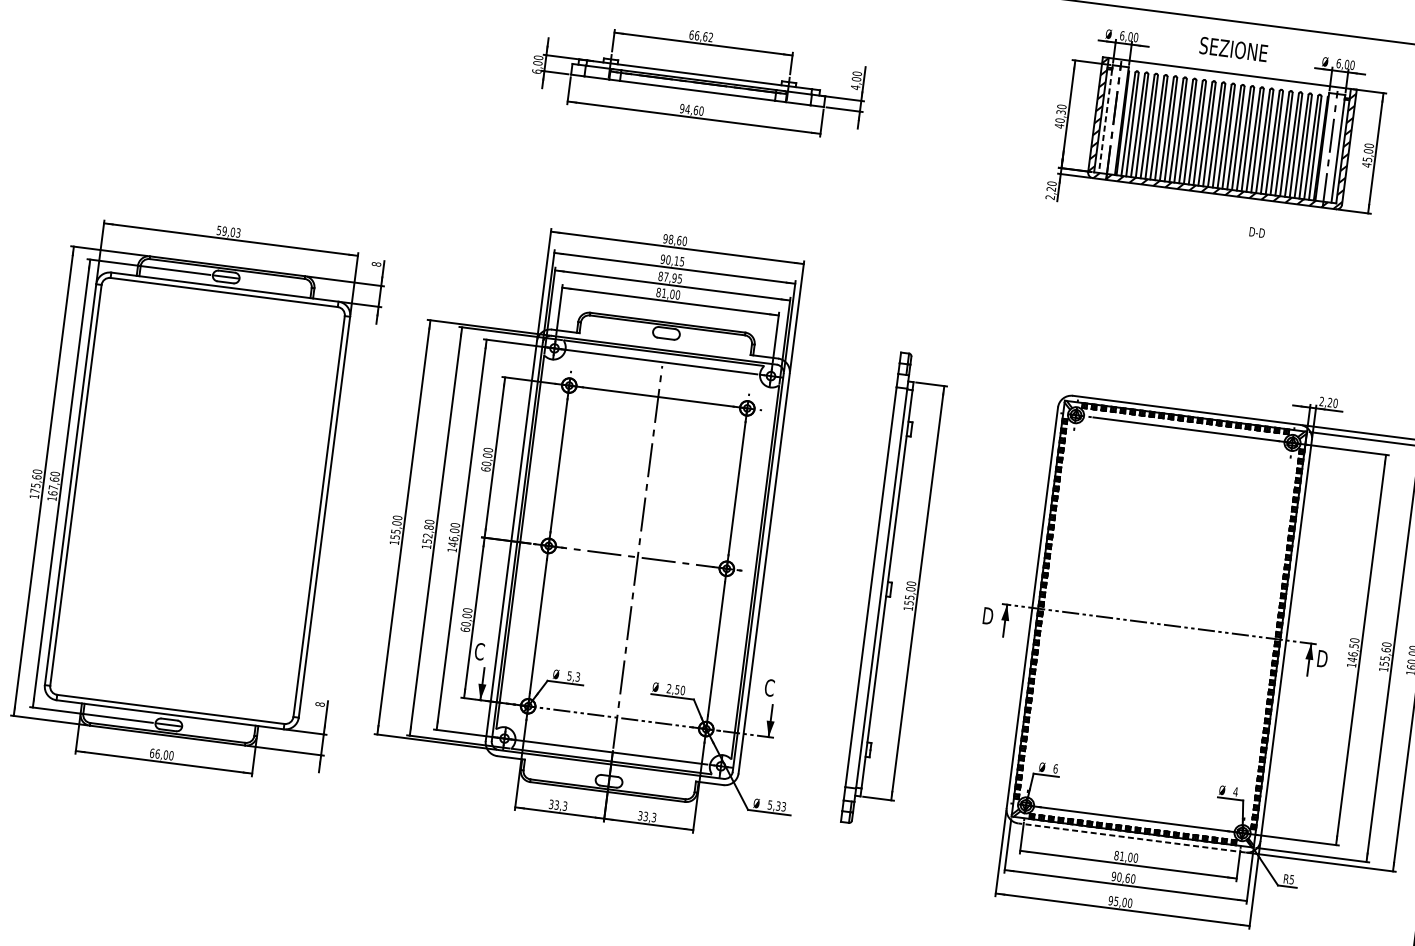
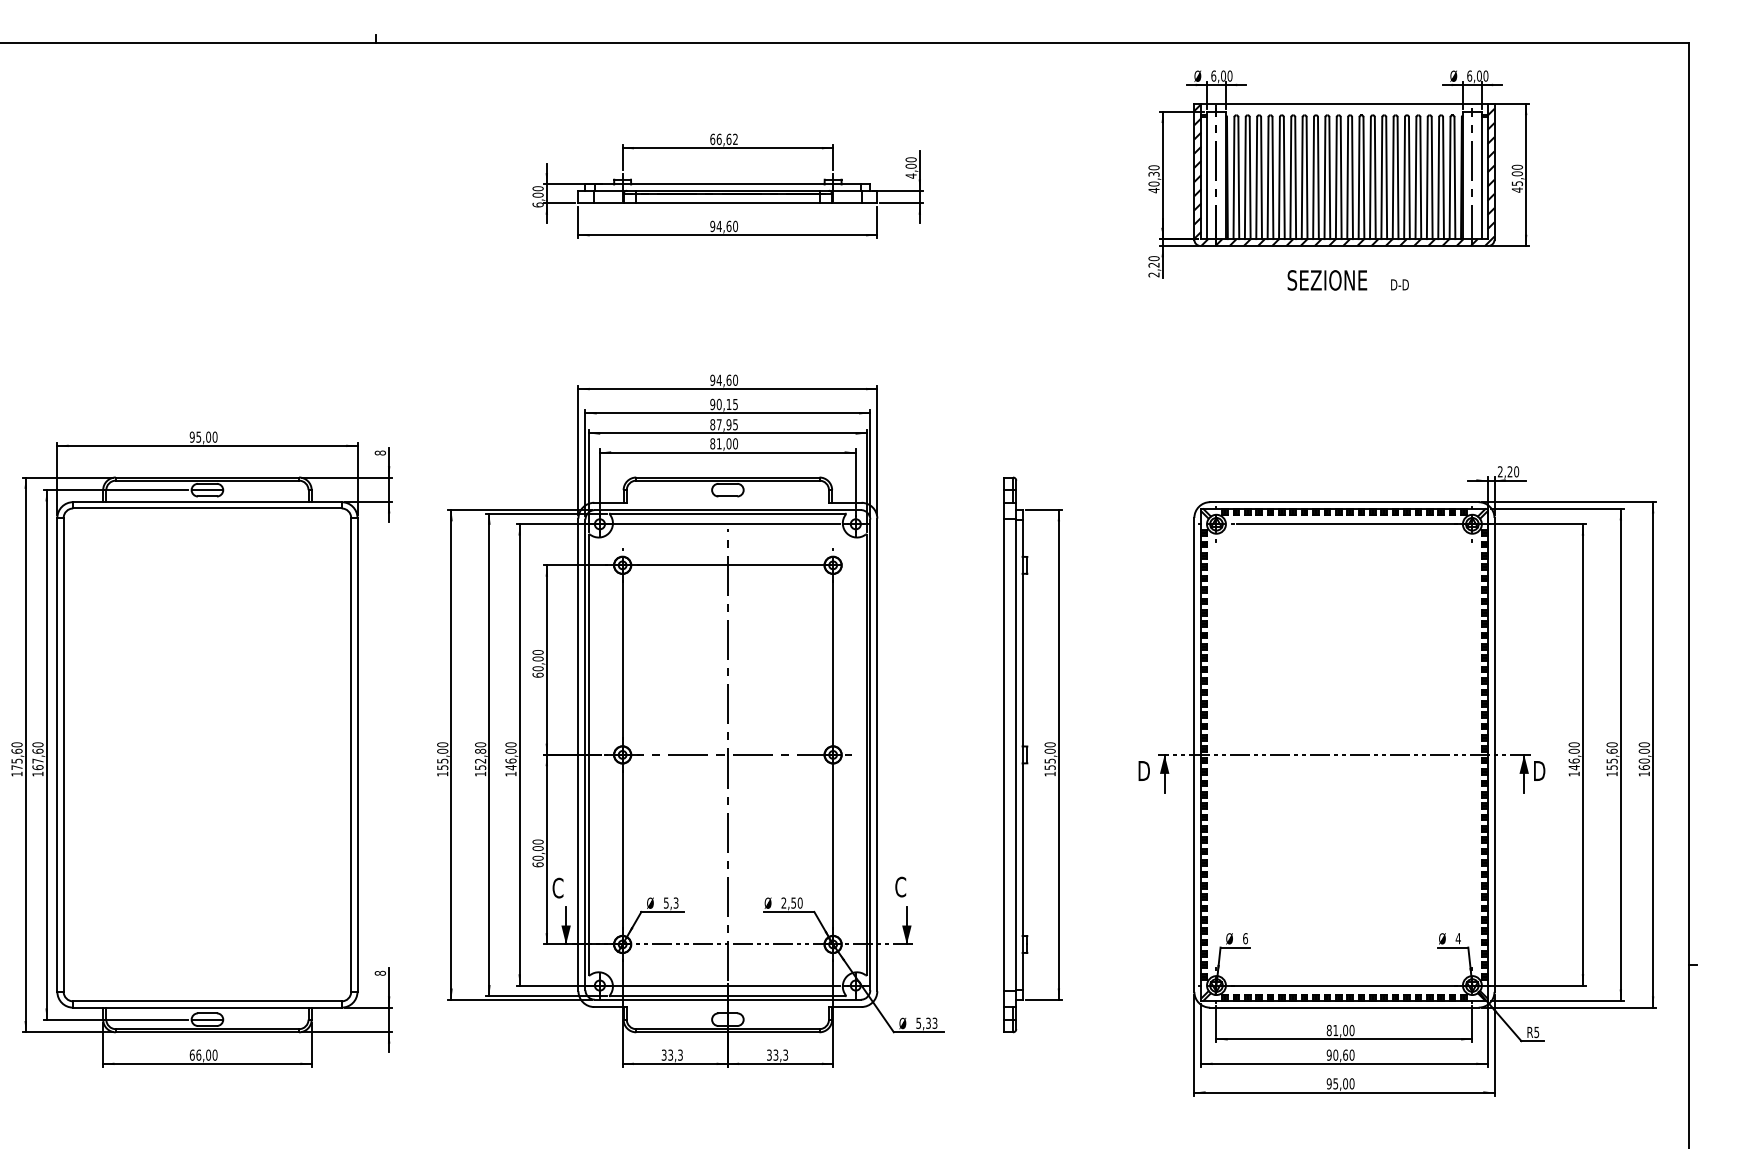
text: (1233, 49) -> (1327, 280), moved
line: (1105, 121) -> (1207, 178), dashed -> solid
text: (228, 231) -> (203, 436), 59,03 -> 95,00
text: (670, 238) -> (718, 379), 98,60 -> 94,60
text: (1353, 645) -> (1573, 750), 146,50 -> 146,00
line: (1131, 837) -> (1343, 1007), dashed -> solid

